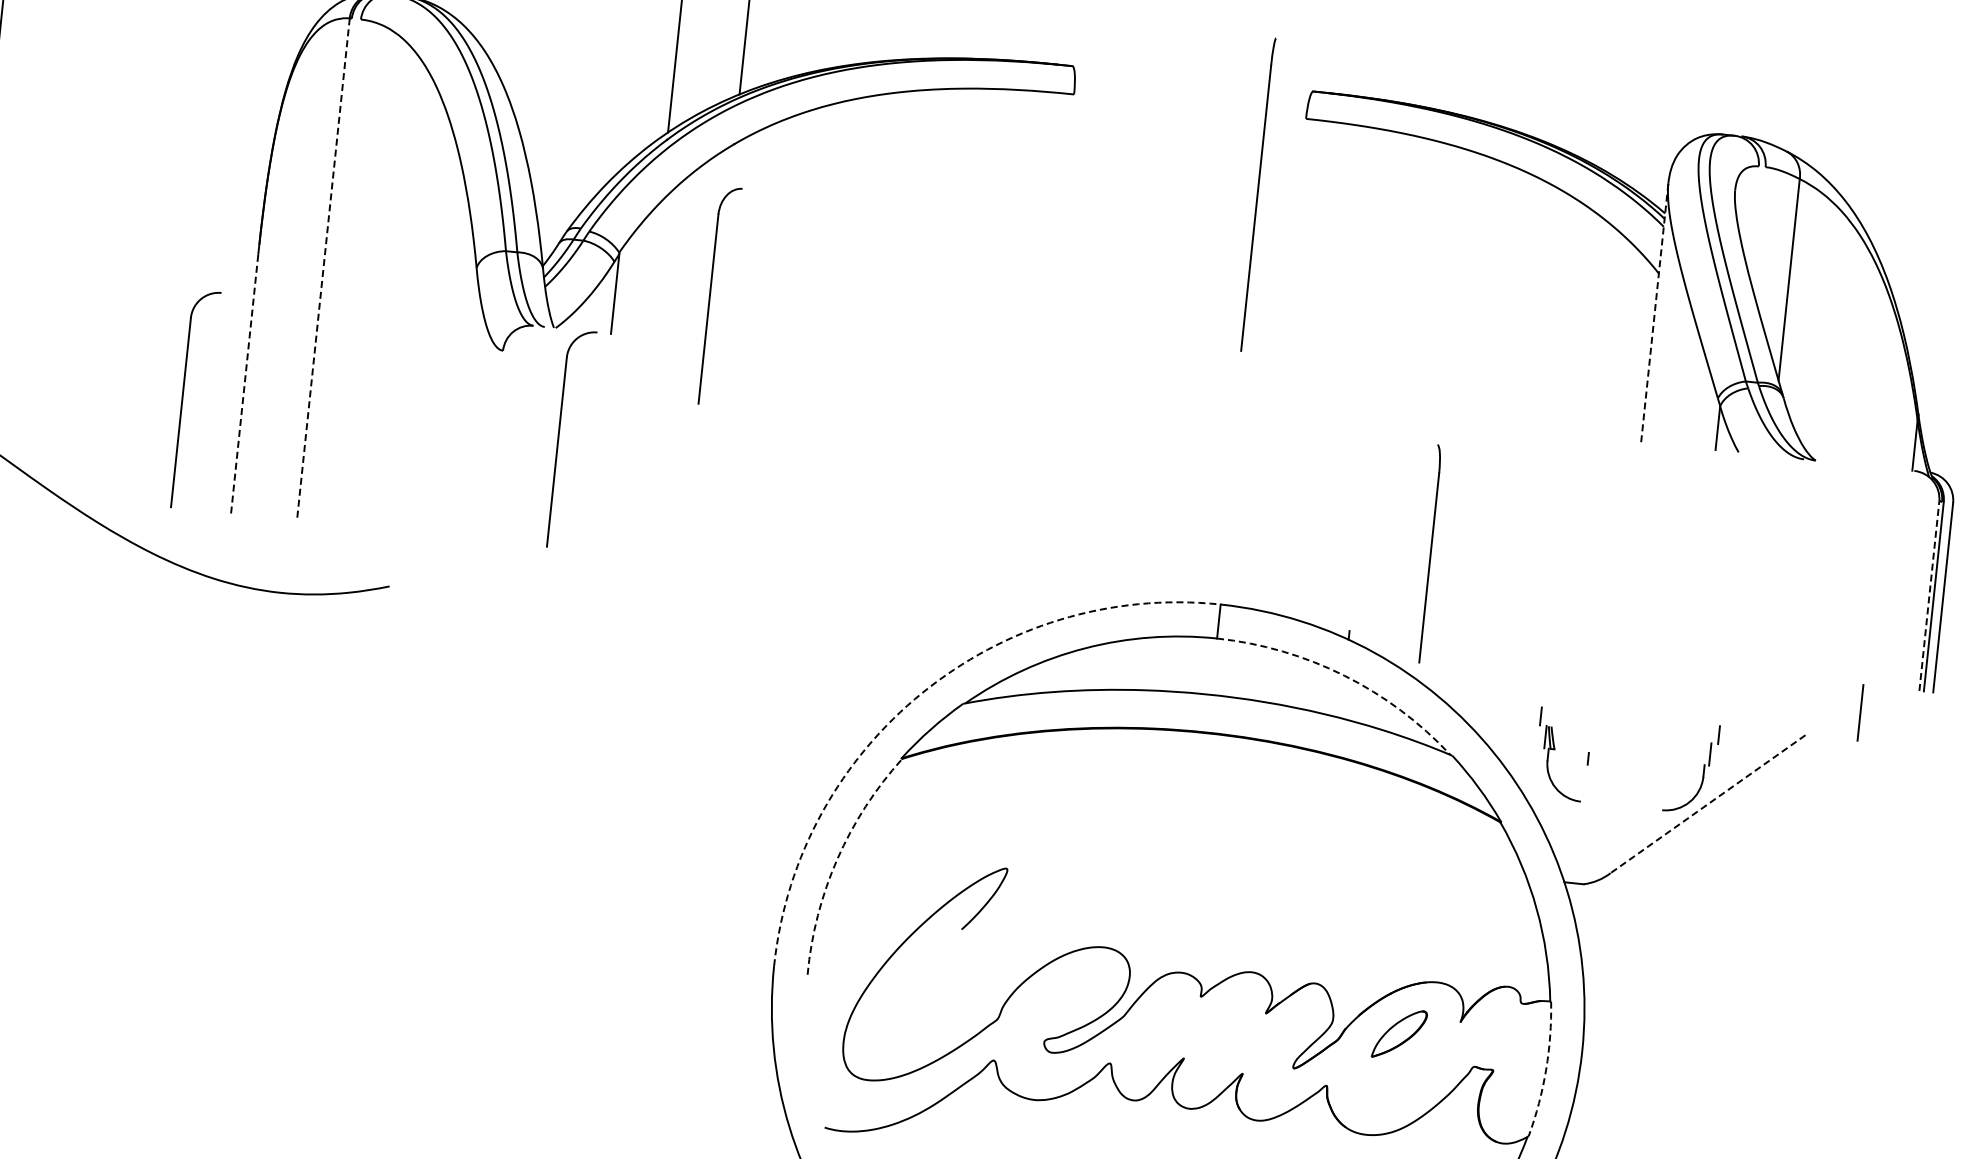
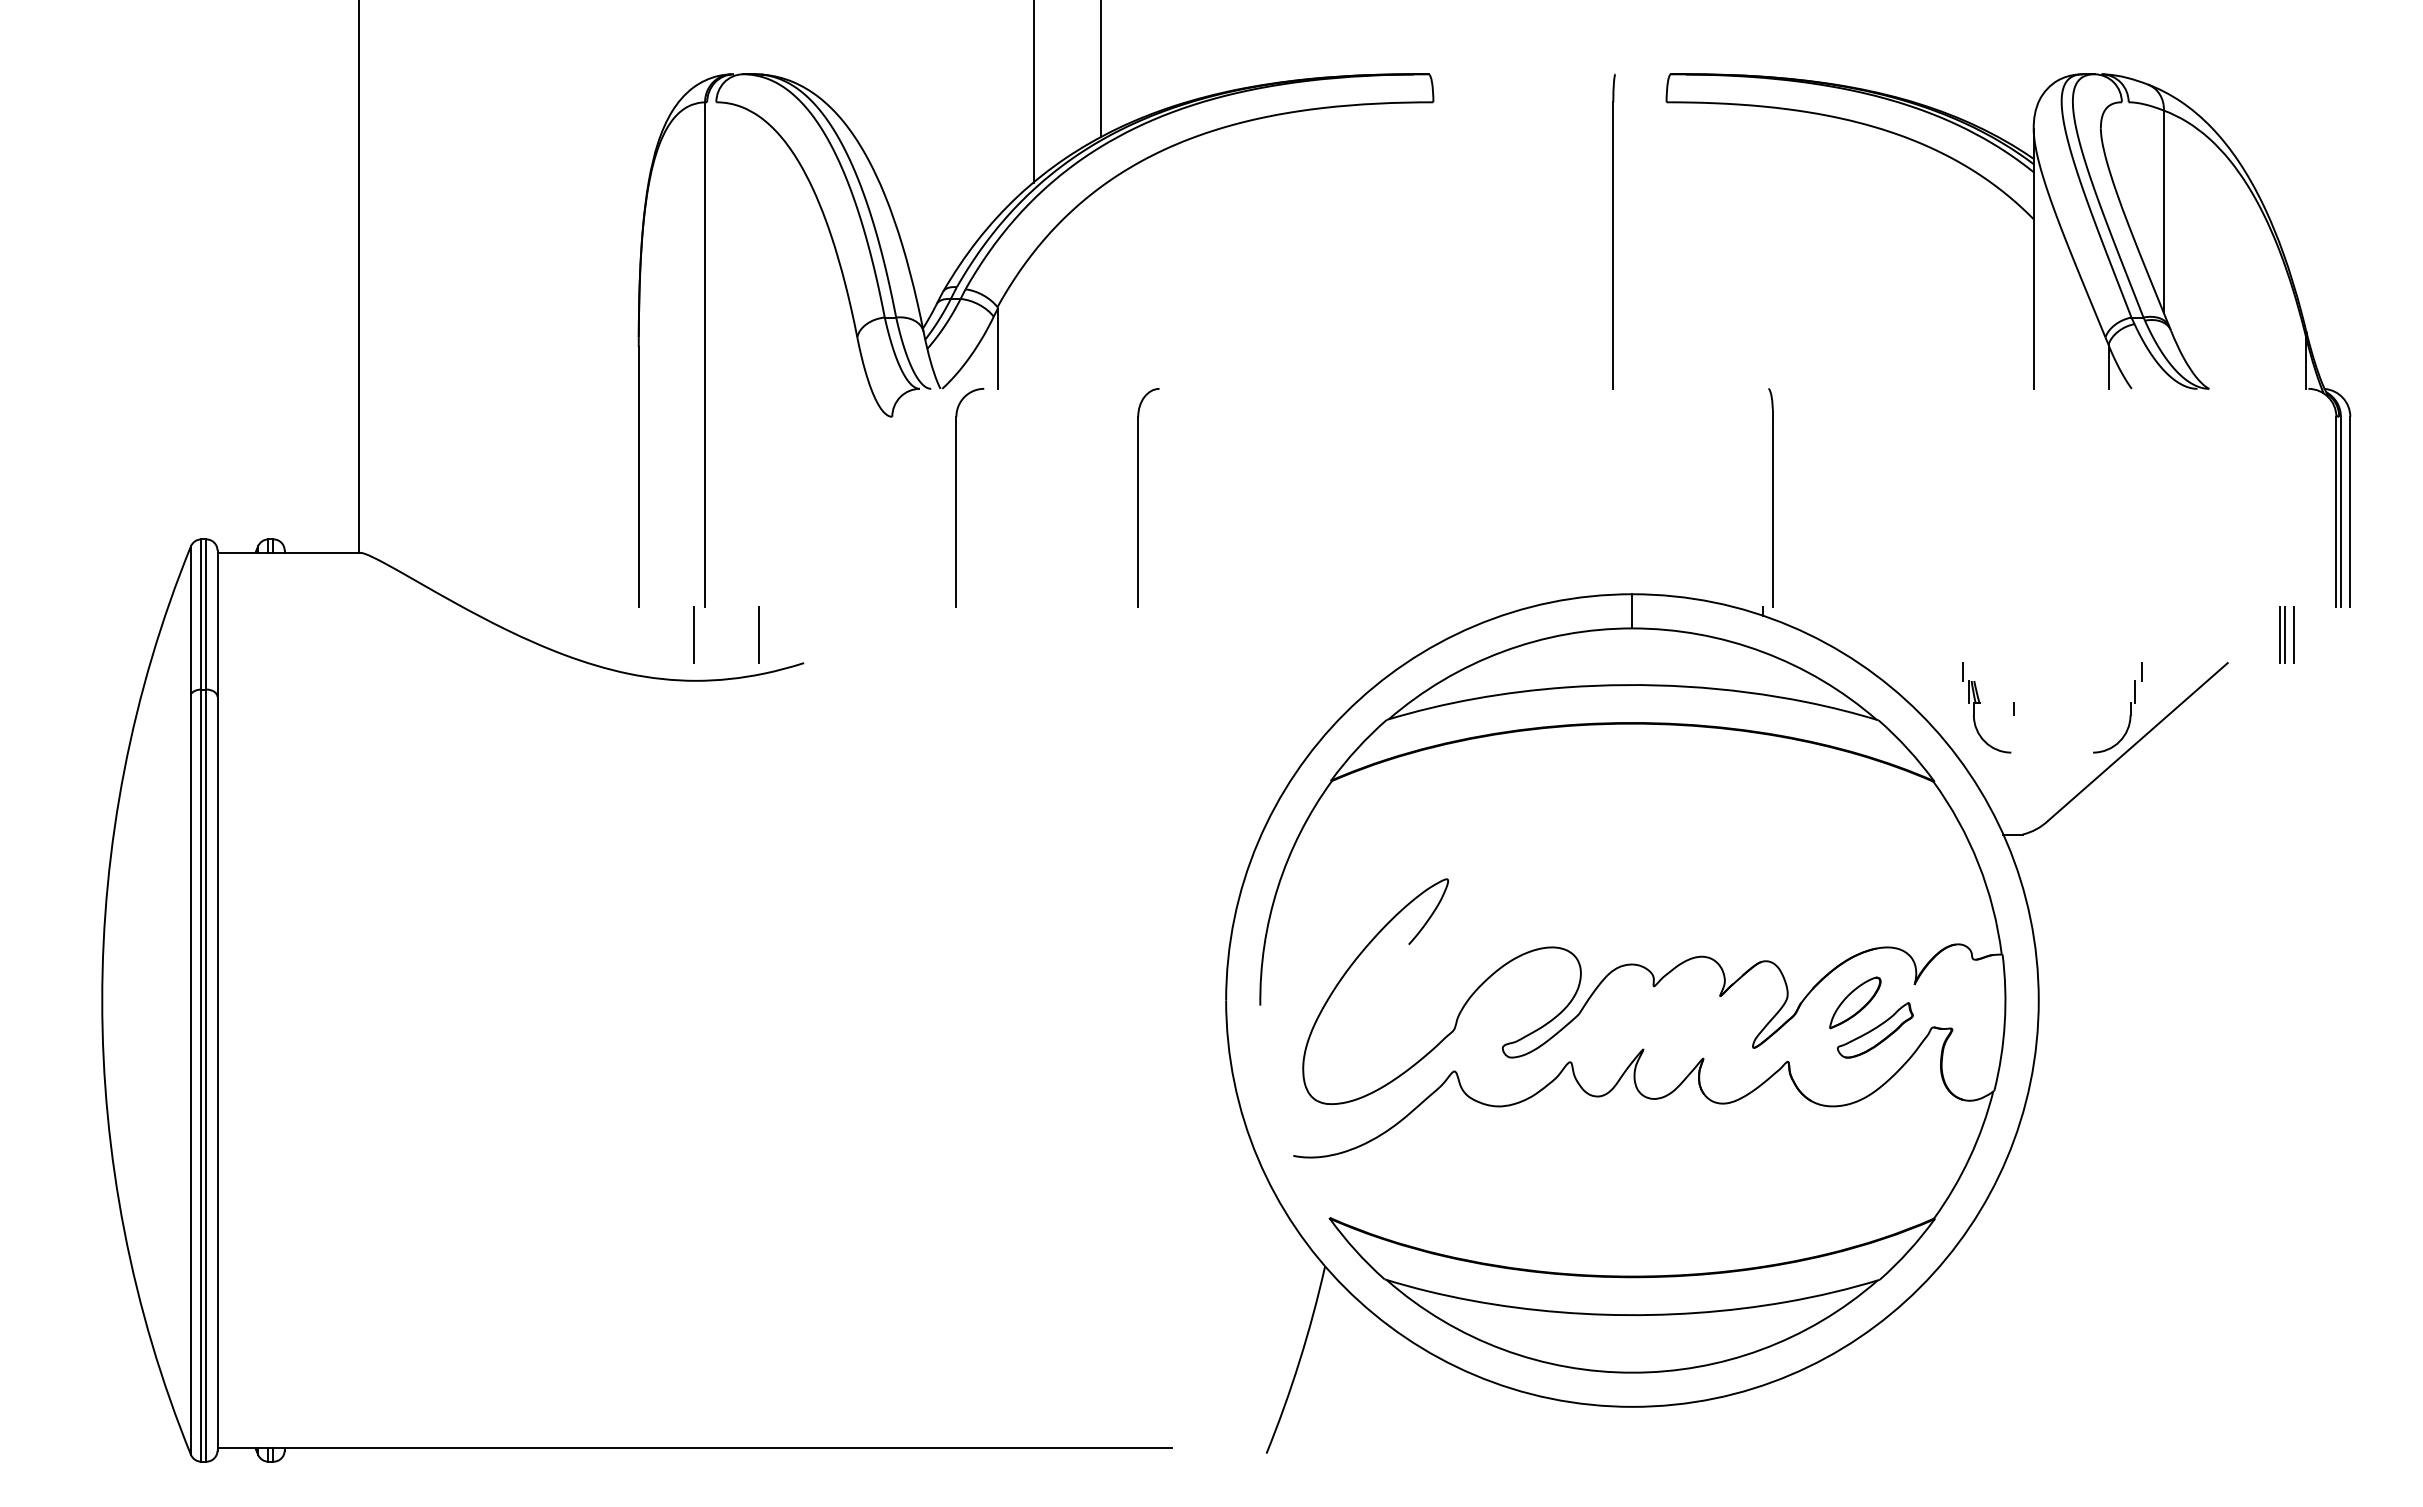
part: (1257, 194) -> (1613, 231), moved
line: (323, 270) -> (705, 355), dashed -> solid
part: (710, 294) -> (1138, 497), moved
line: (1654, 312) -> (2033, 258), dashed -> solid
line: (244, 383) -> (638, 476), dashed -> solid
part: (182, 398) -> (578, 497), removed
line: (283, 547) -> (694, 635), added
part: (1428, 553) -> (1770, 497), moved
line: (347, 554) -> (758, 635), added
line: (1929, 595) -> (2336, 511), dashed -> solid
arc: (1343, 676) -> (1762, 652), dashed -> solid
arc: (922, 693) -> (1345, 713), dashed -> solid
line: (1864, 713) -> (2284, 635), added
line: (1874, 714) -> (2294, 635), added
line: (1707, 804) -> (2137, 742), dashed -> solid
arc: (836, 859) -> (1277, 887), dashed -> solid
part: (1416, 1063) -> (1875, 1030), added
arc: (1545, 1070) -> (2004, 1023), dashed -> solid

